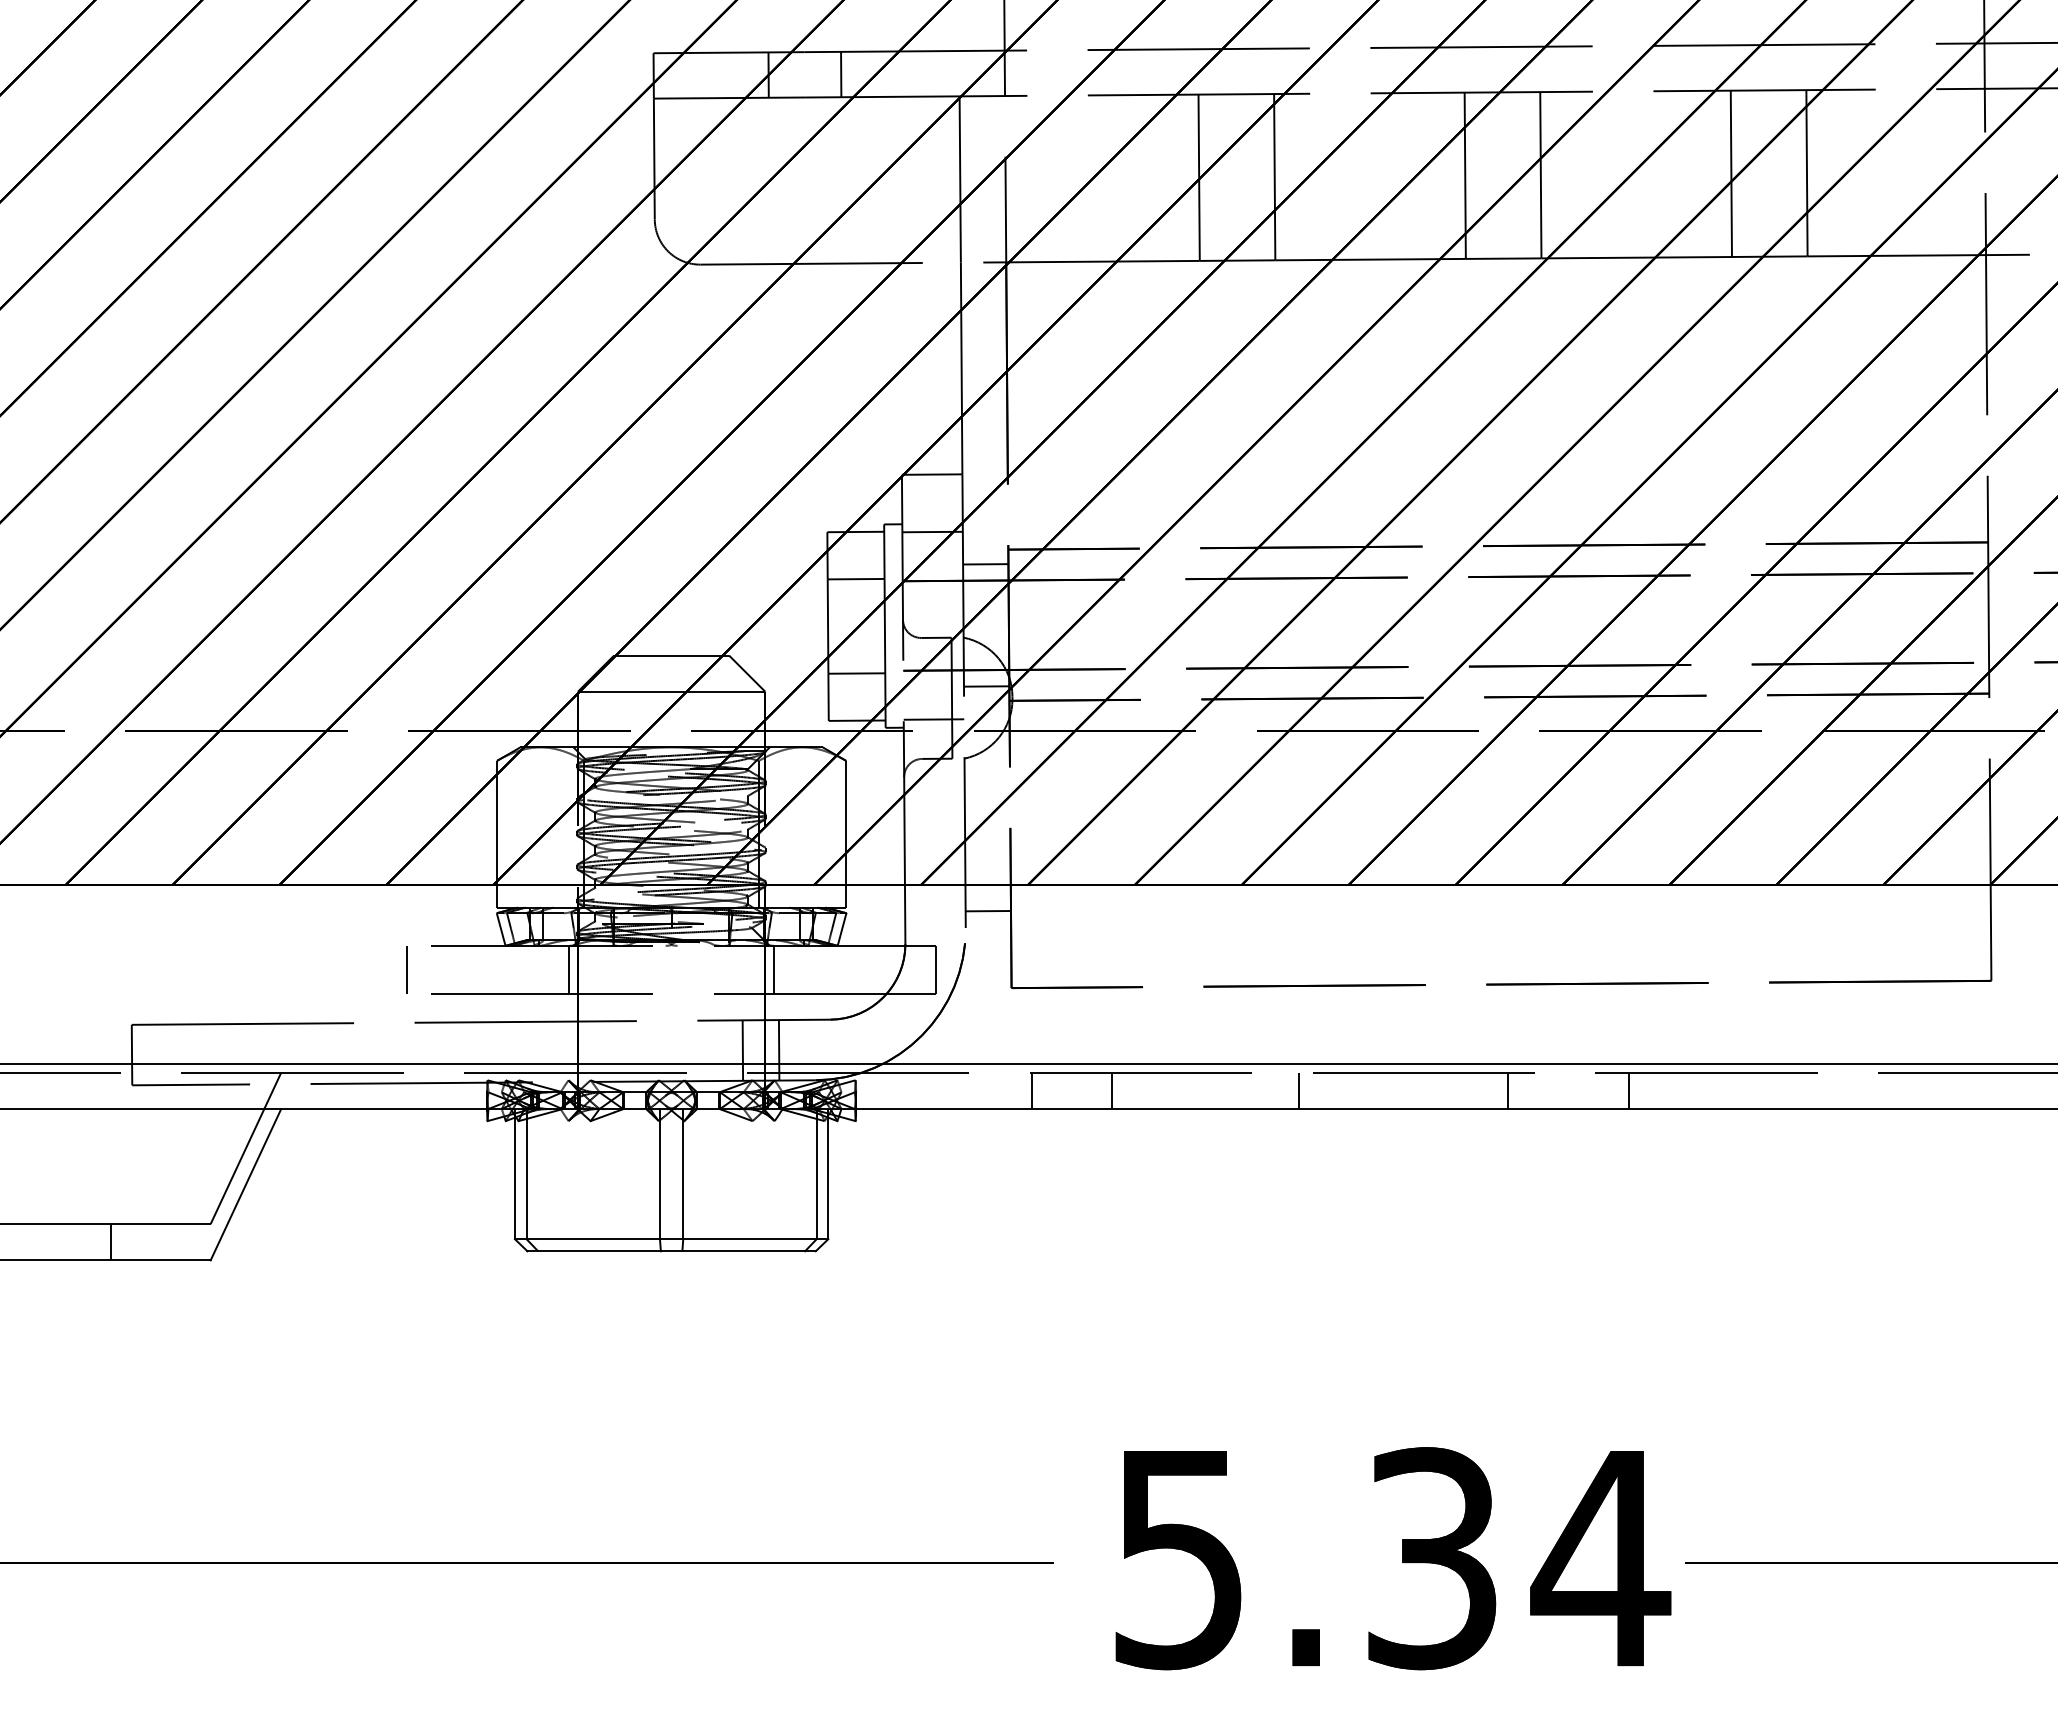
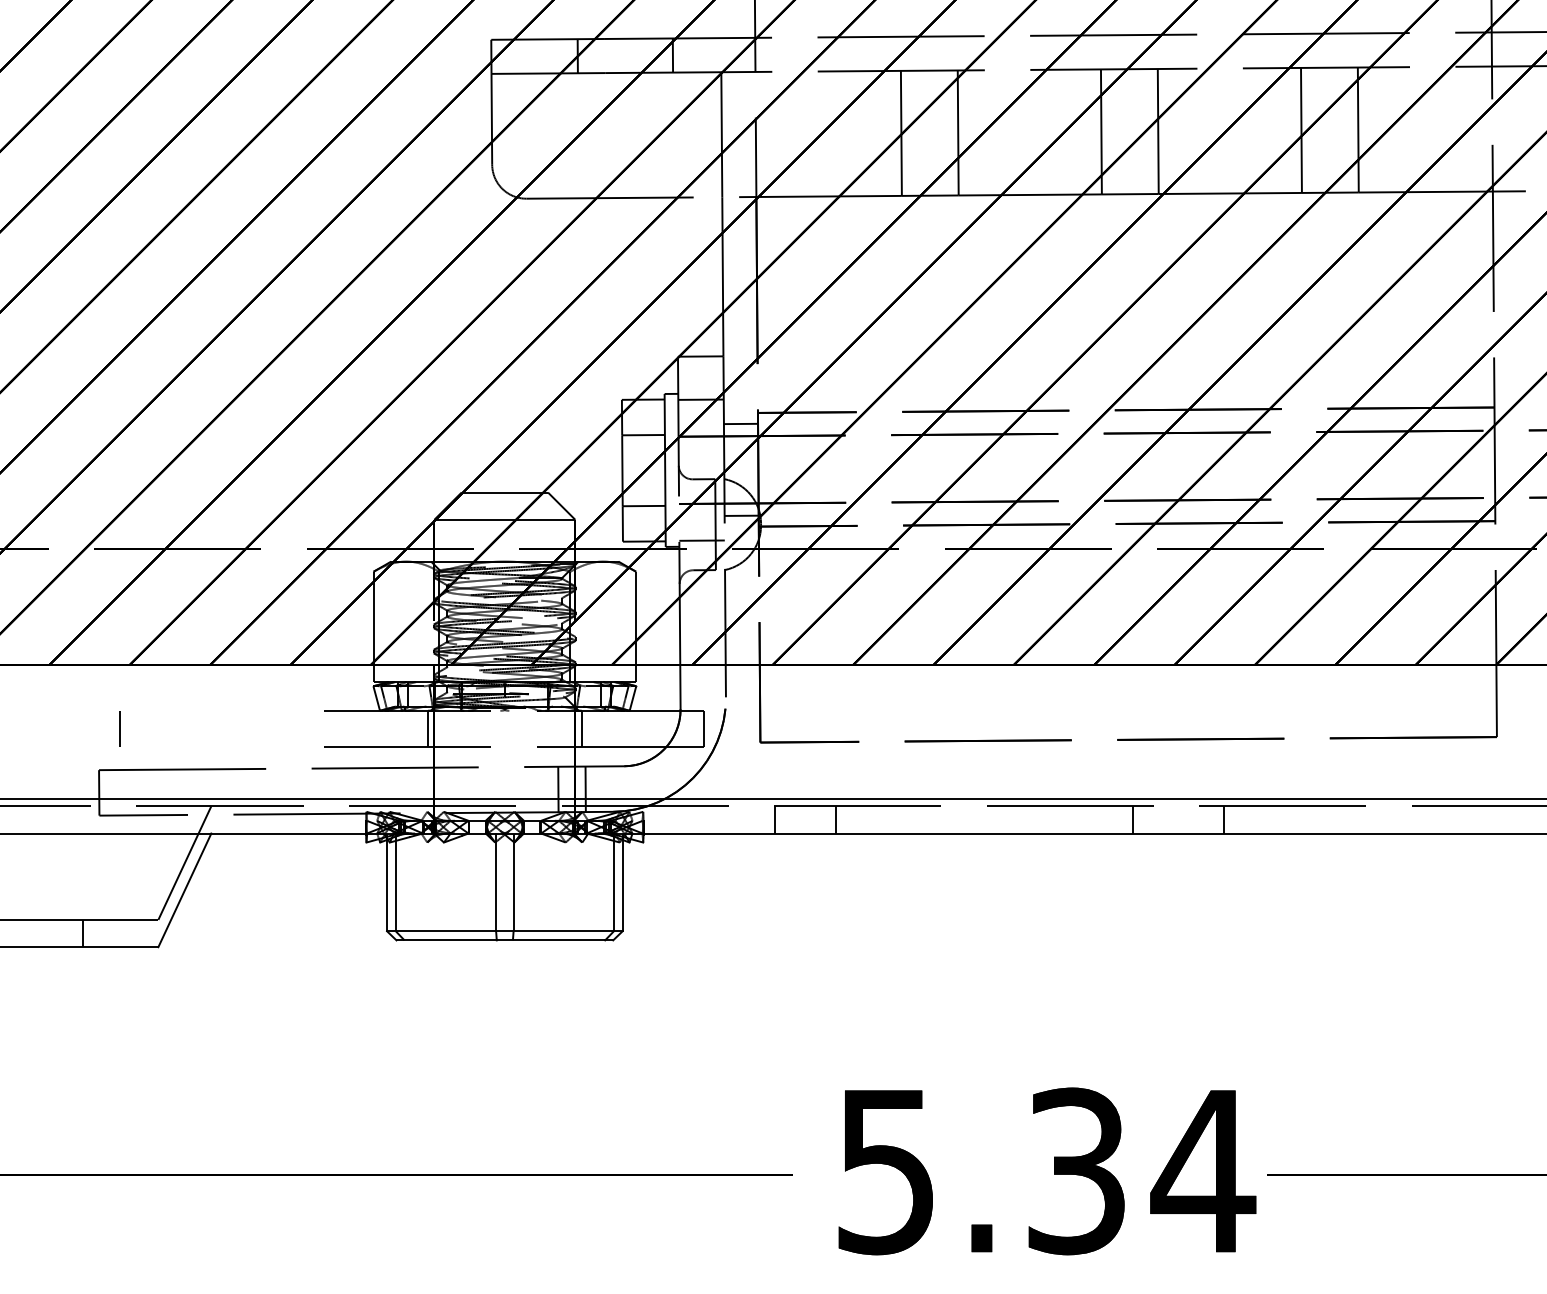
line: (841, 74) -> (673, 55), moved
line: (988, 911) -> (743, 684), removed
line: (406, 969) -> (119, 728), moved
line: (1299, 1090) -> (976, 819), removed

